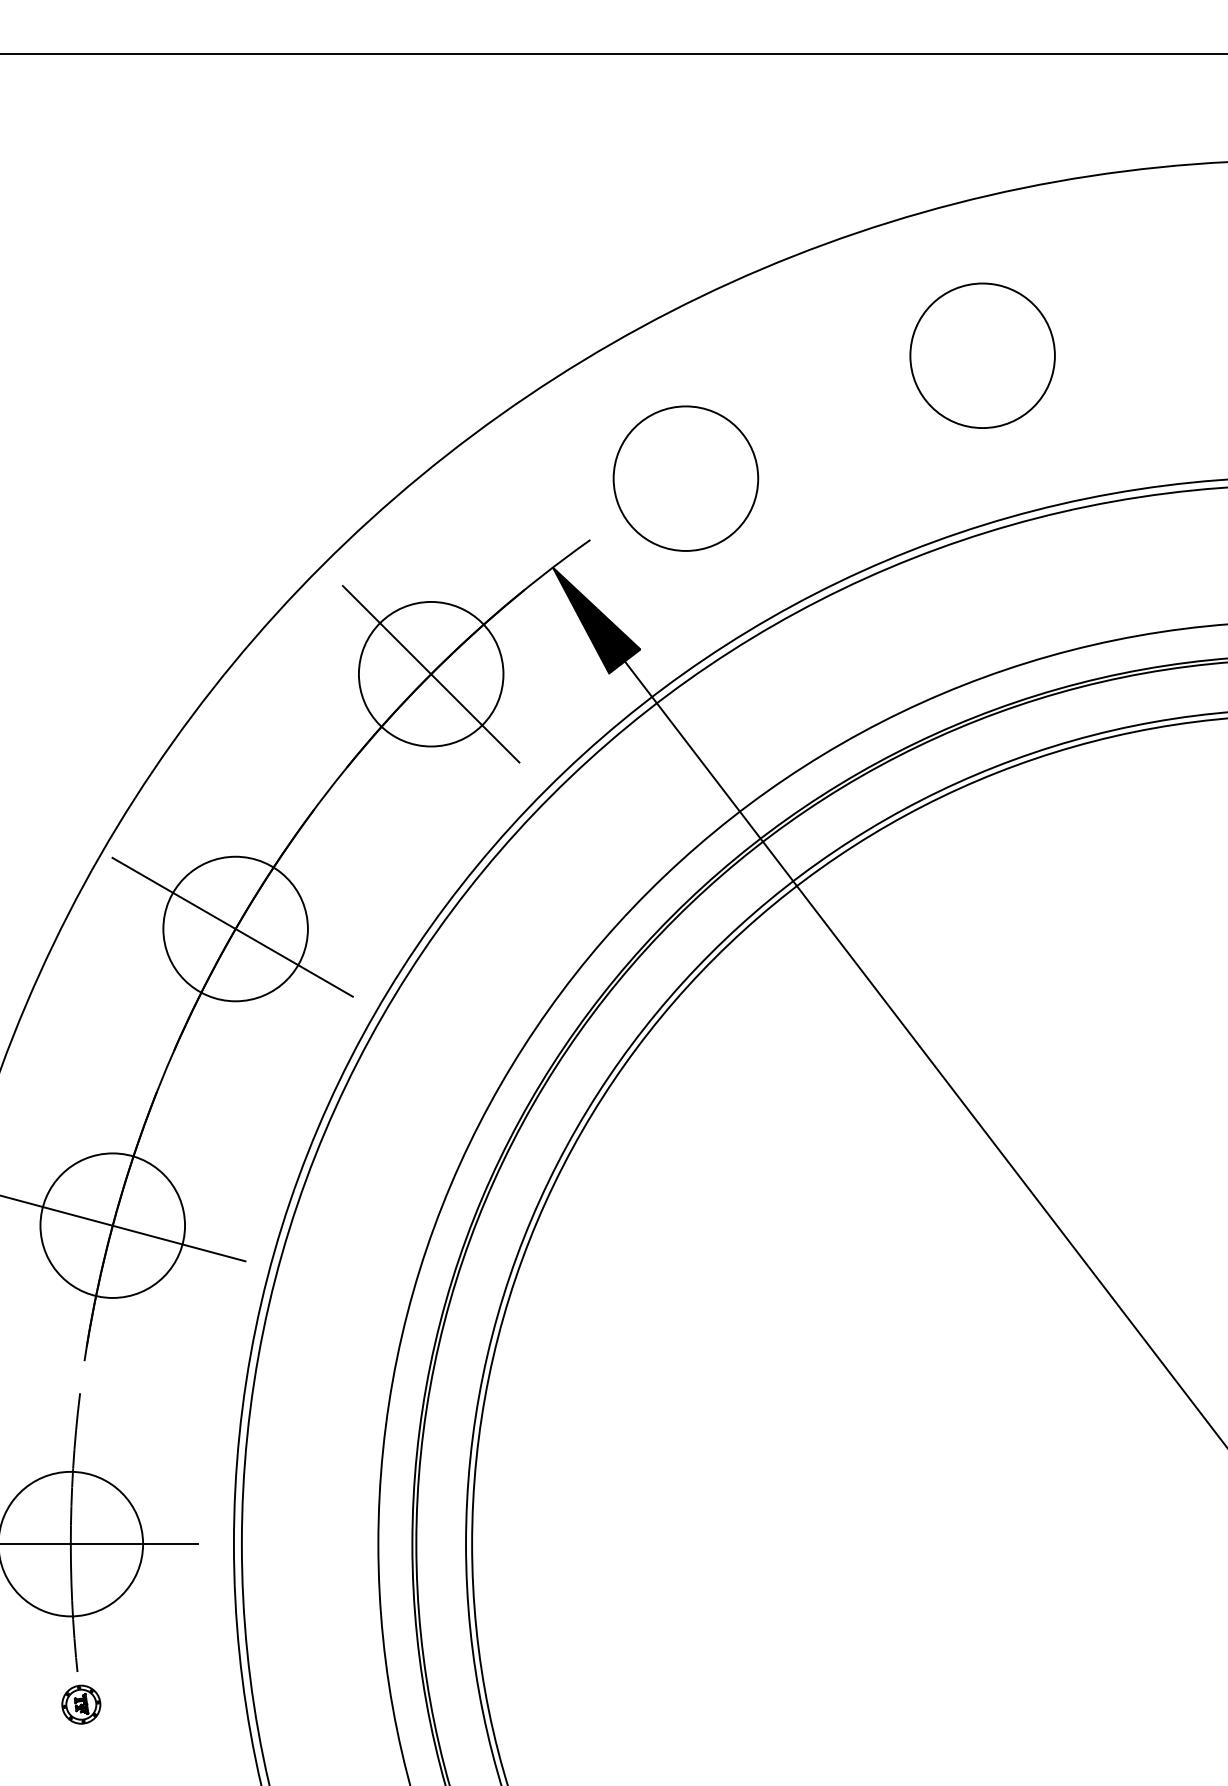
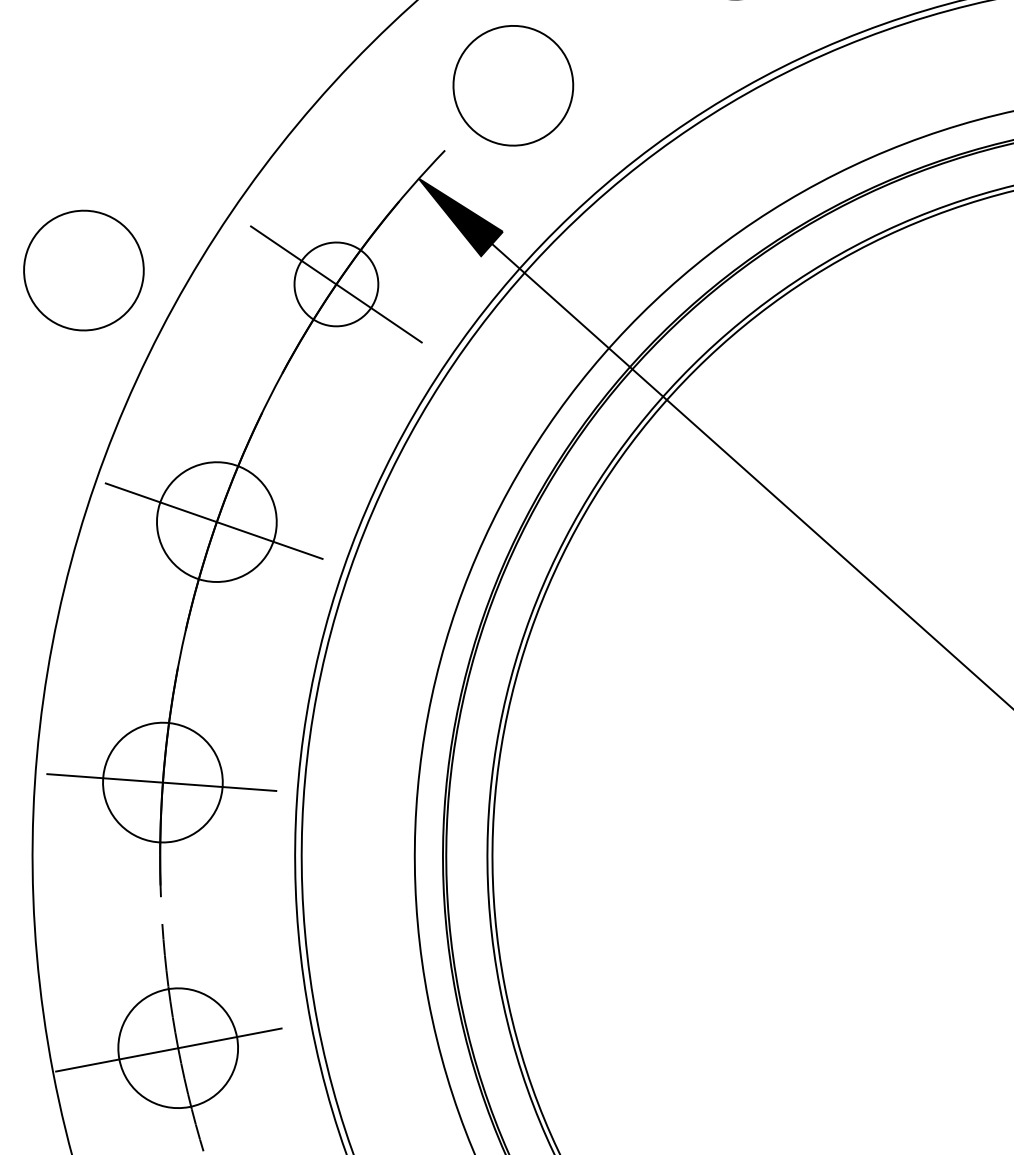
circle: (134, 600) -> (83, 270), added
circle: (430, 673) -> (335, 283), size x0.7

